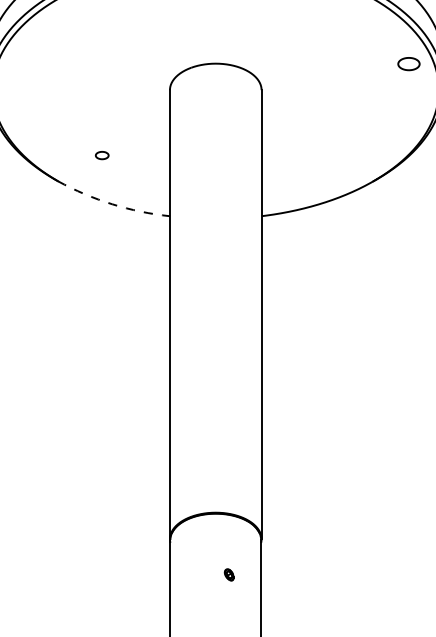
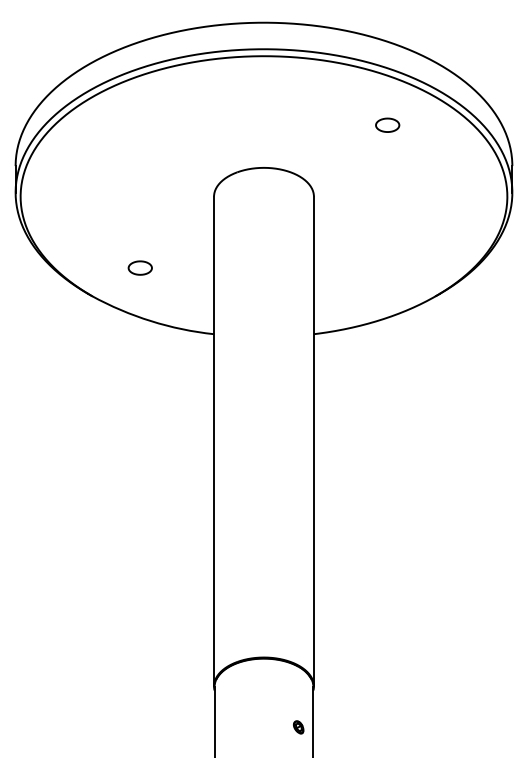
part: (408, 63) -> (387, 124), moved
part: (101, 155) -> (139, 267), size x1.67
arc: (112, 204) -> (151, 321), dashed -> solid
part: (229, 575) -> (298, 727), moved

